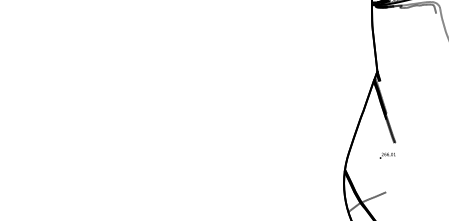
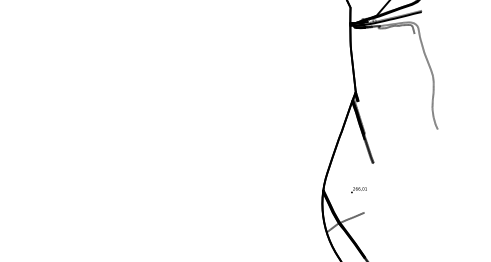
text: (387, 156) -> (358, 190), moved

